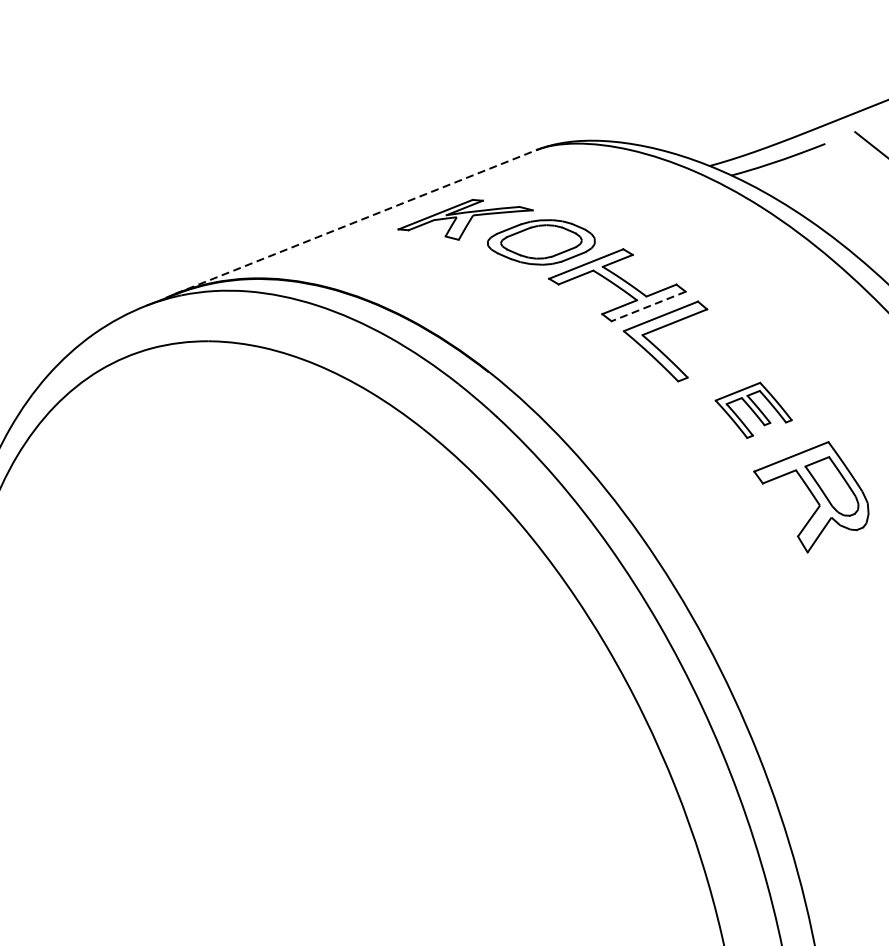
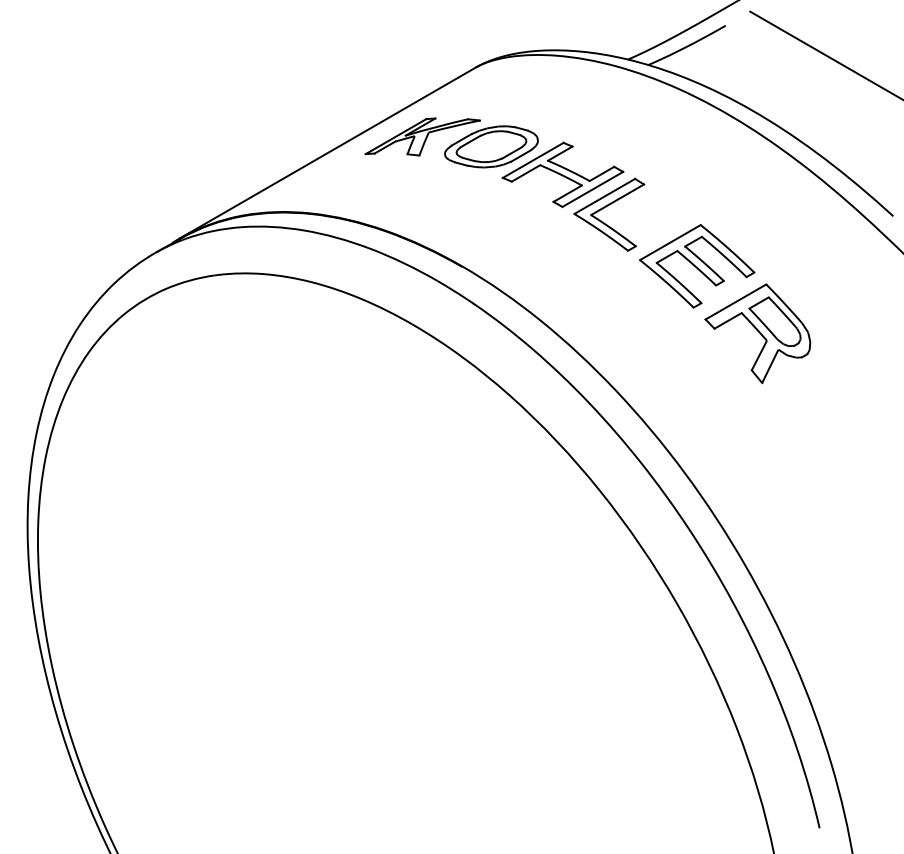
line: (356, 221) -> (328, 152), dashed -> solid
line: (648, 306) -> (592, 189), dashed -> solid
part: (753, 410) -> (697, 266), size x1.67

